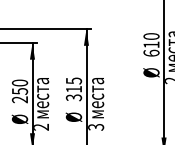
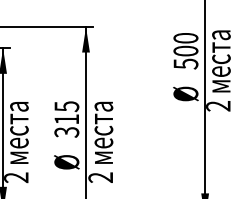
text: (151, 48) -> (185, 56), 610 -> 500
text: (96, 126) -> (101, 176), 3 -> 2

